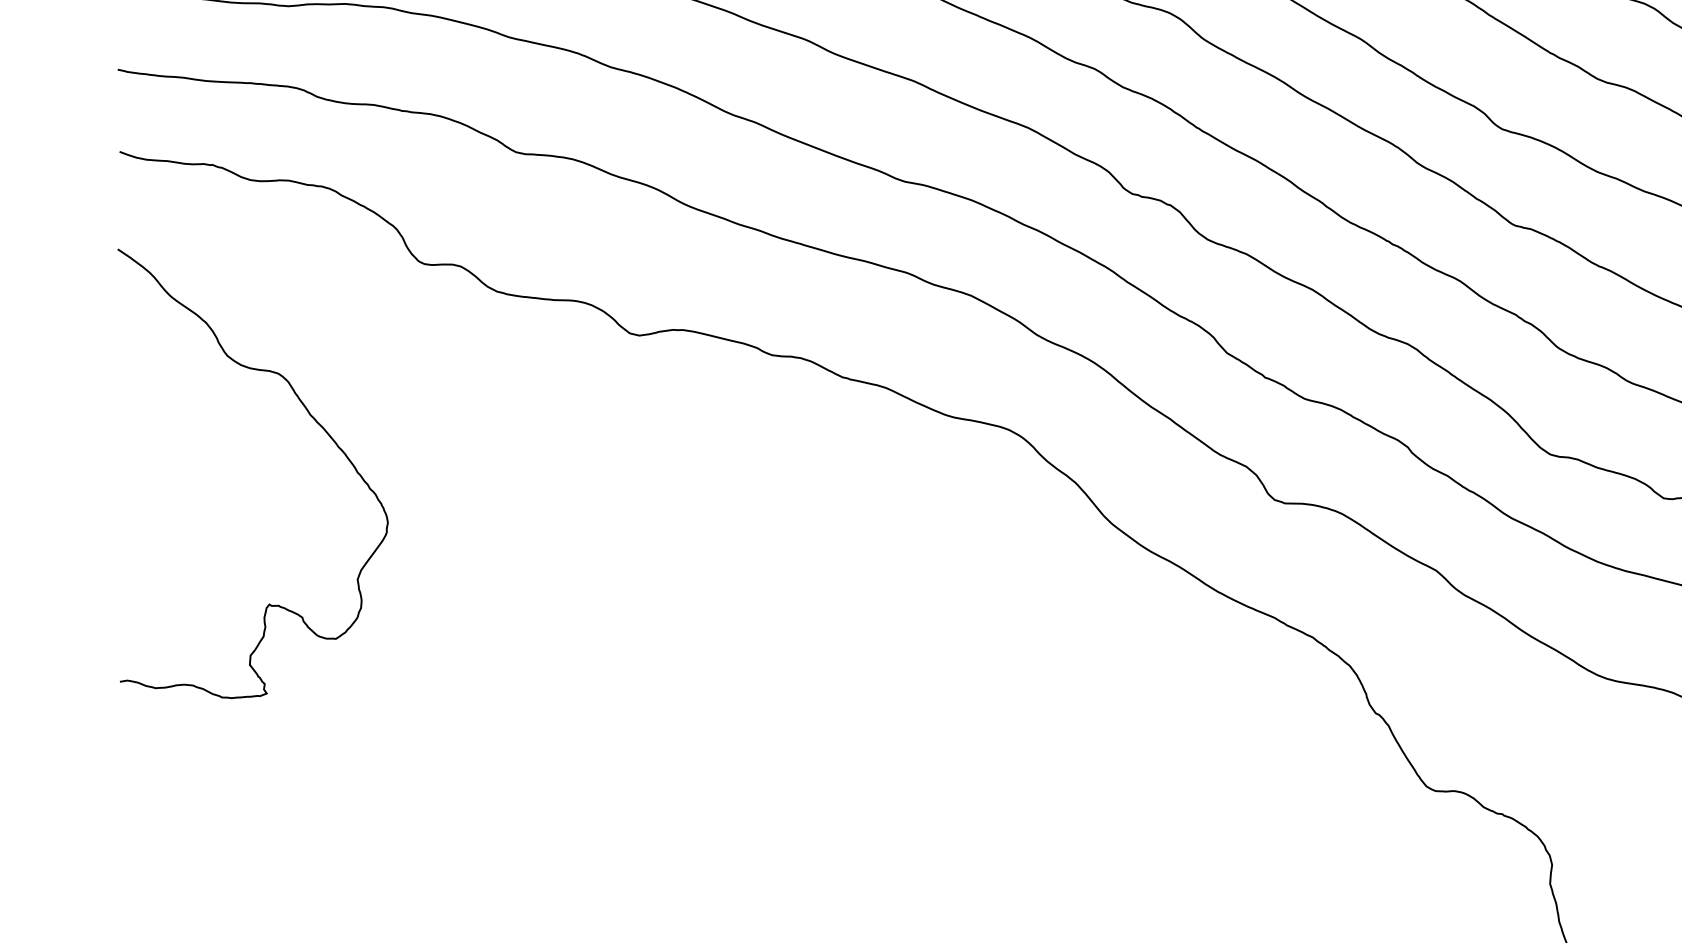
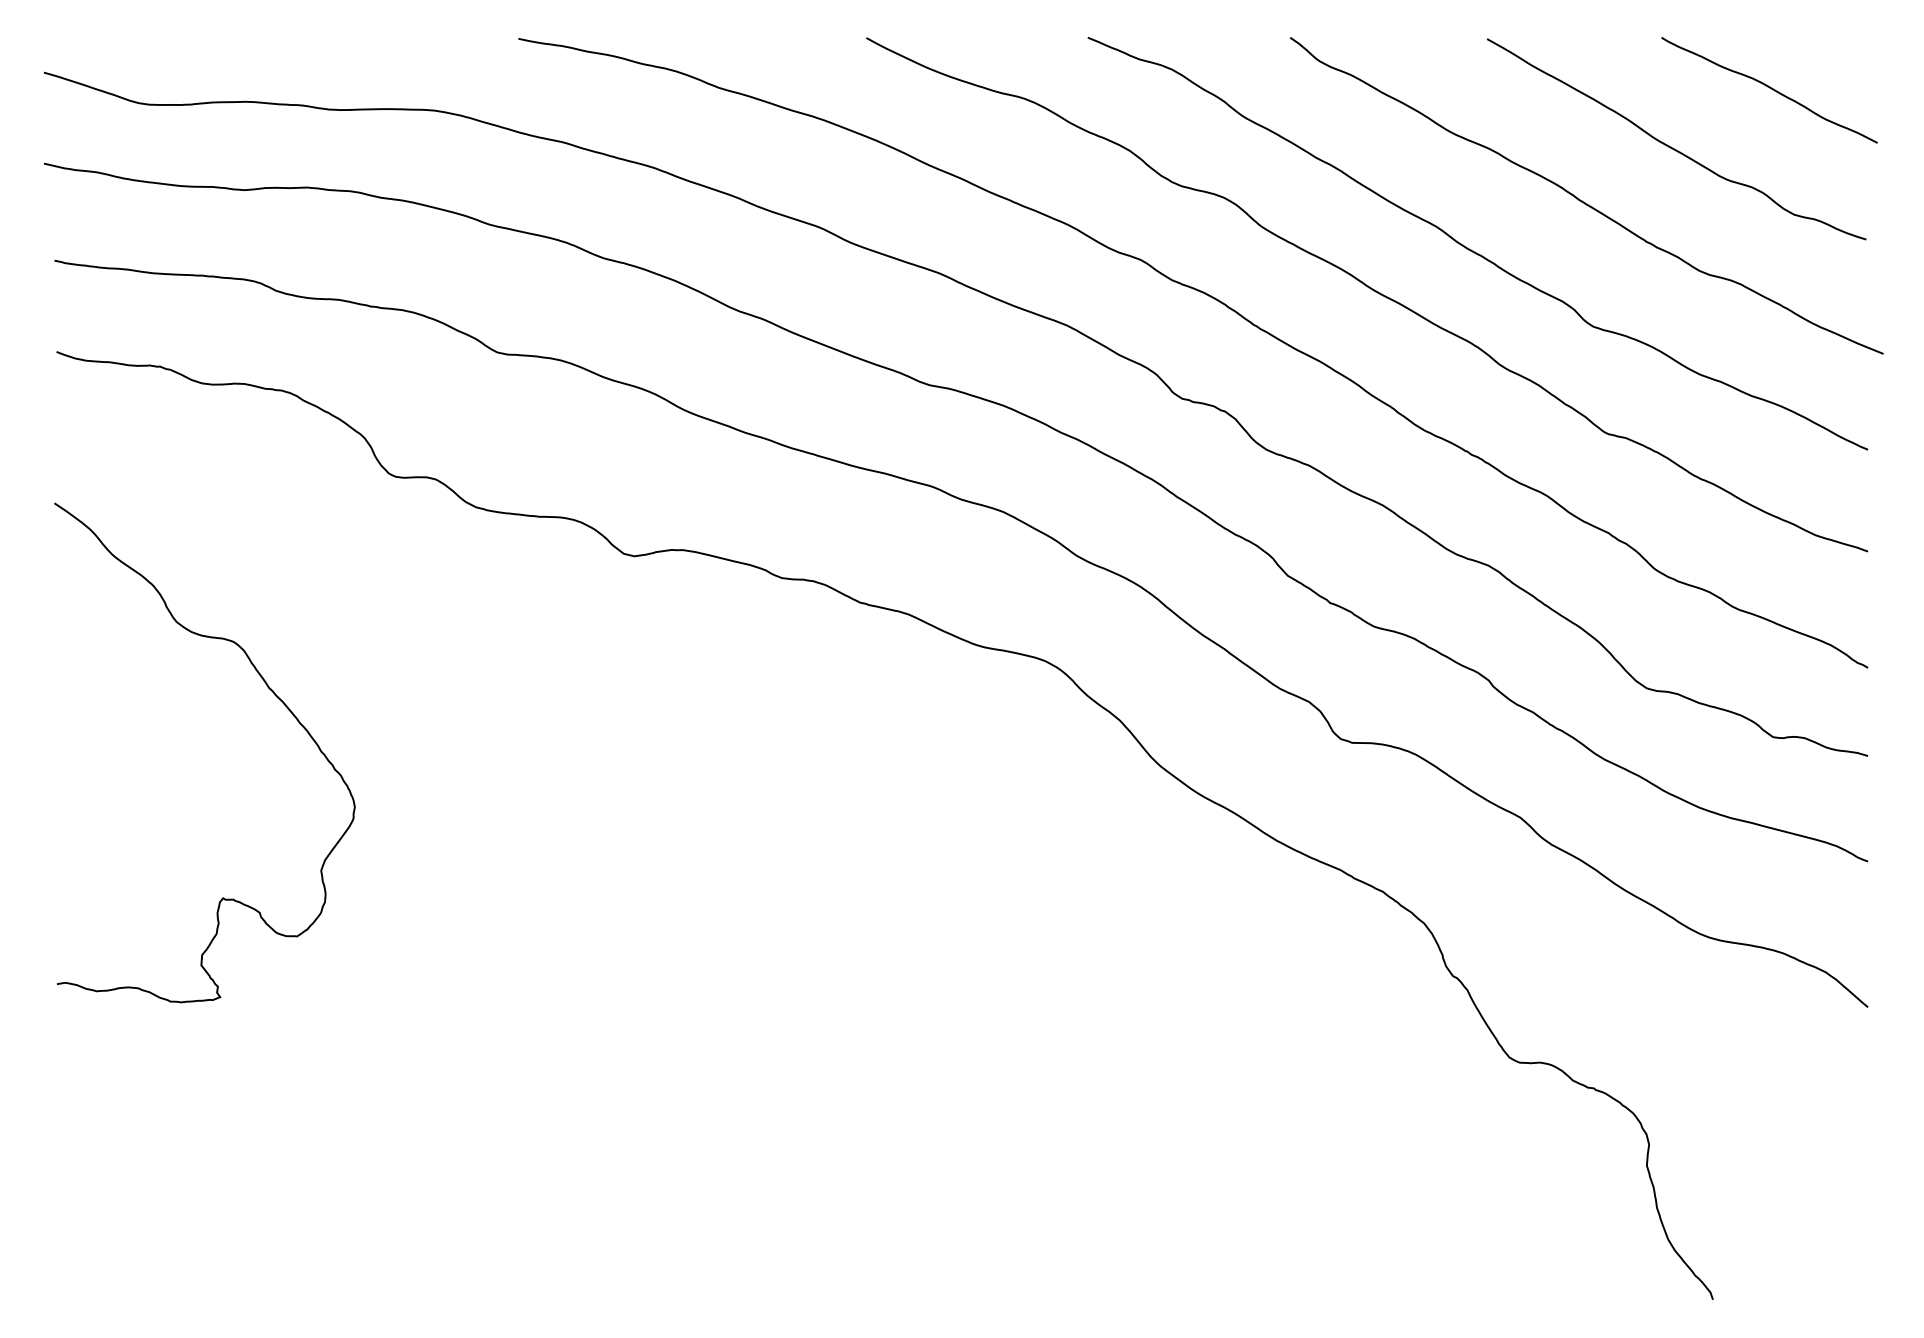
curve: (315, 422) -> (274, 695), moved

